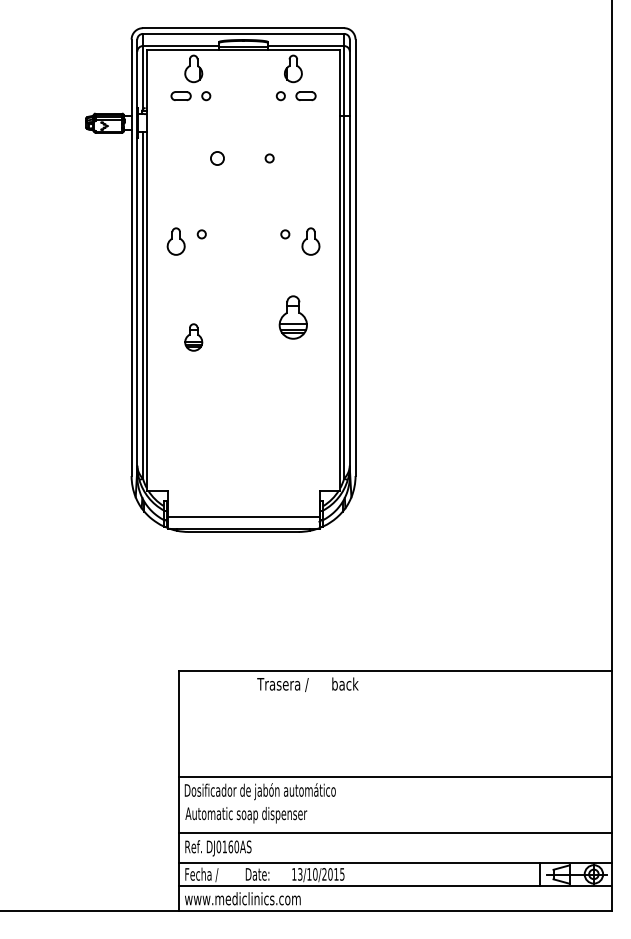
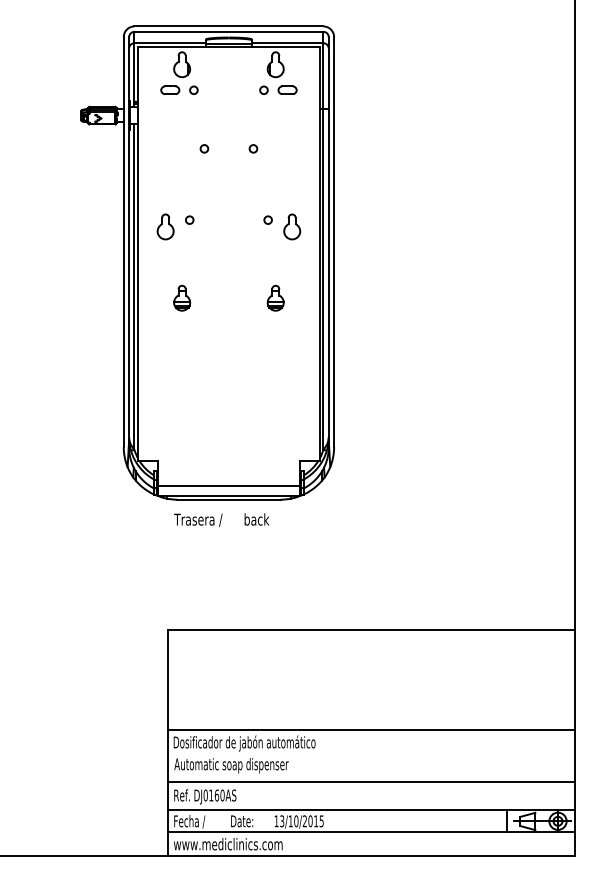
circle: (217, 158) -> (204, 148), size x0.62
part: (293, 317) -> (275, 298), size x0.62
part: (193, 337) -> (181, 298), moved
text: (307, 684) -> (221, 519), moved

